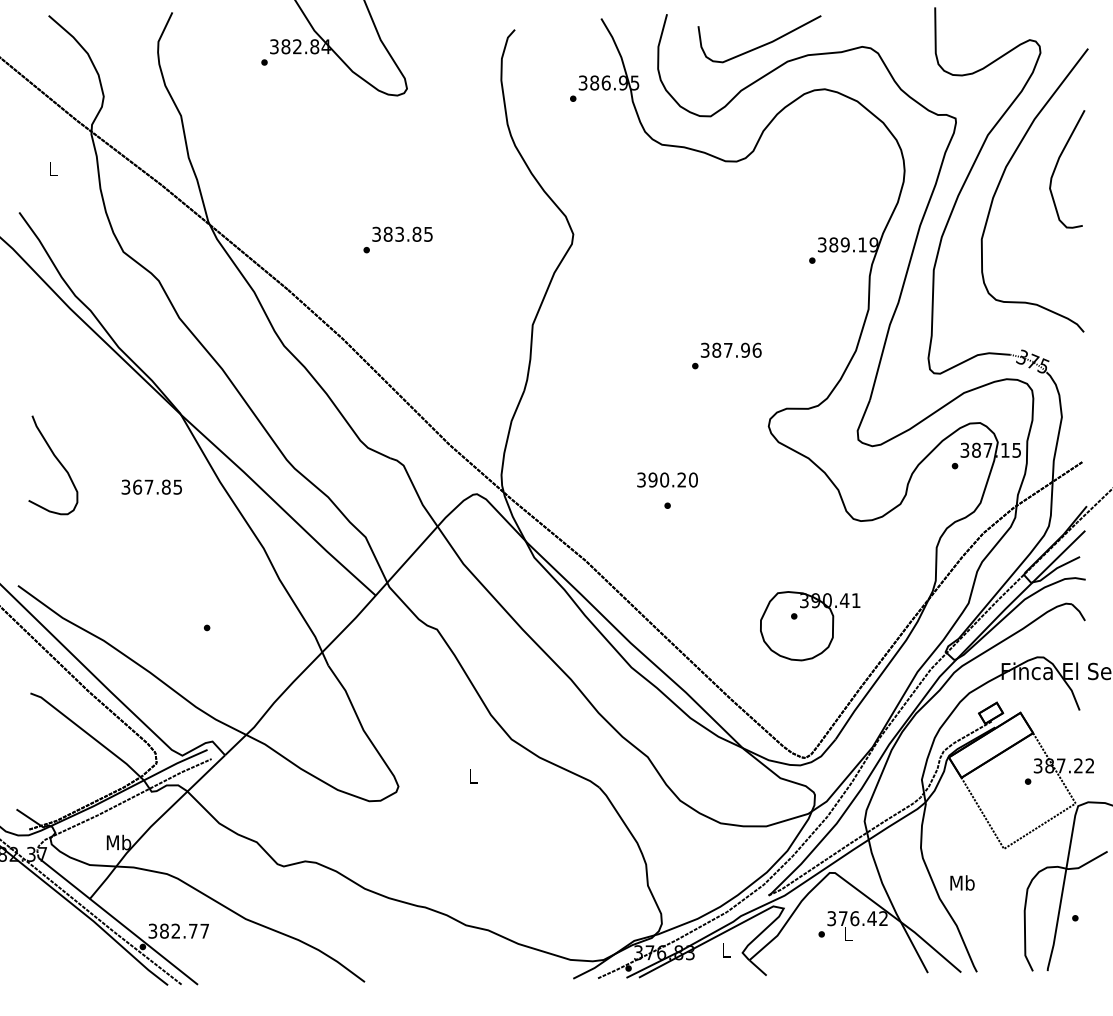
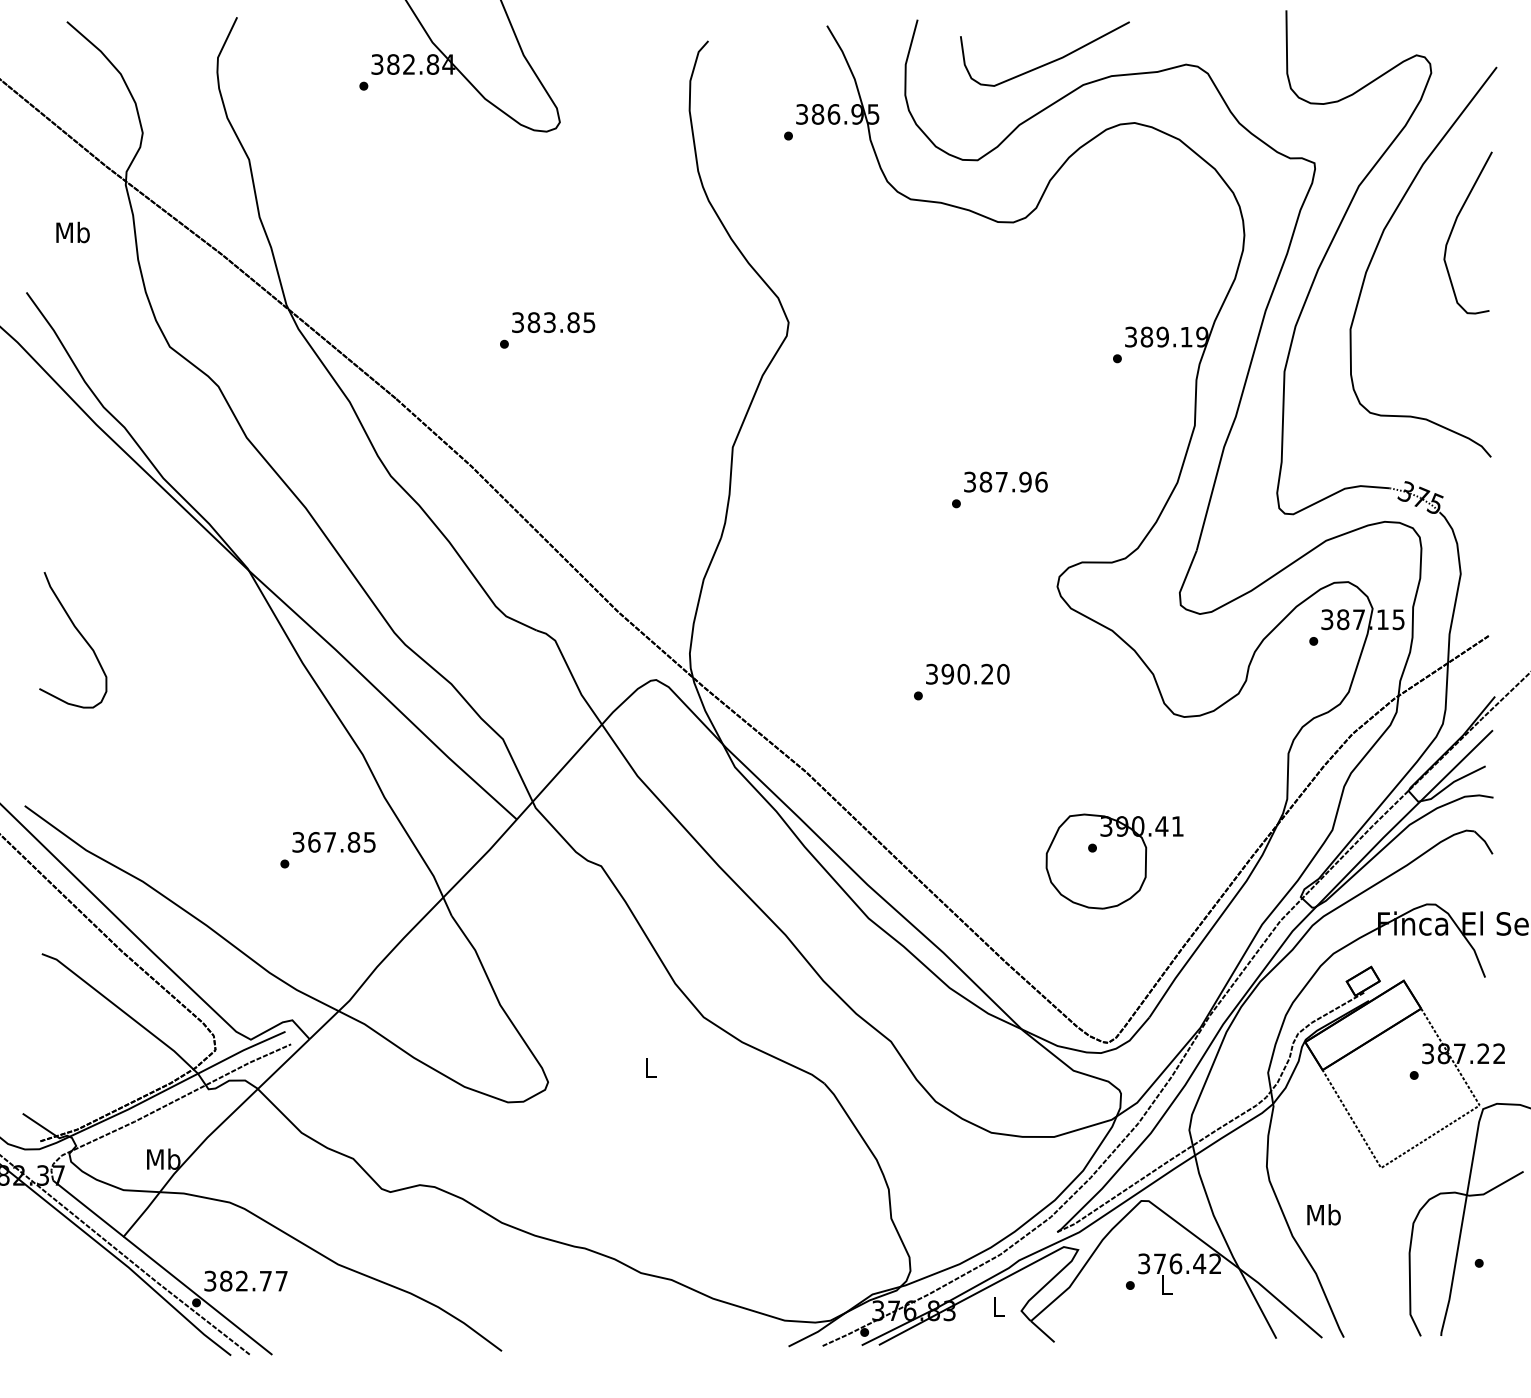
text: (53, 168) -> (73, 231), L -> Mb
text: (667, 479) -> (967, 673), moved
text: (151, 486) -> (333, 841), moved

